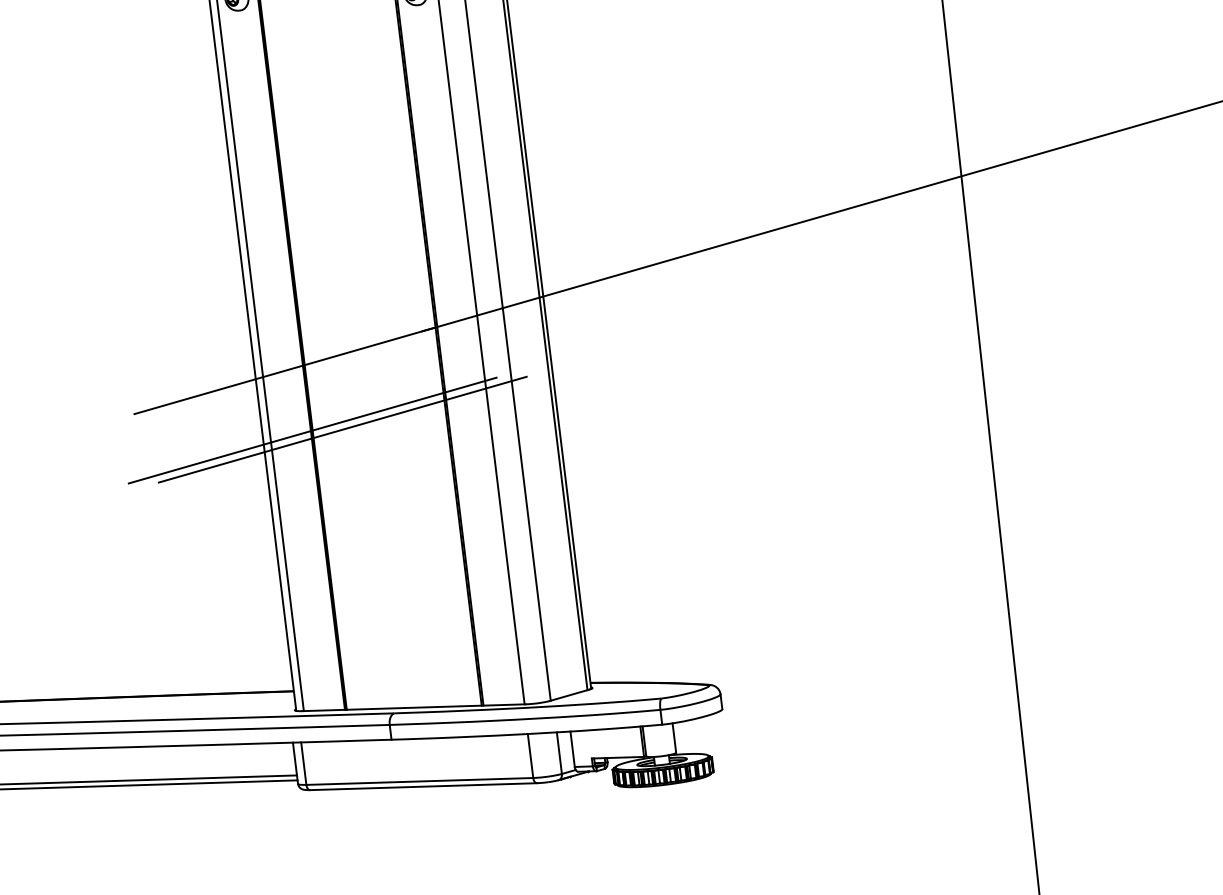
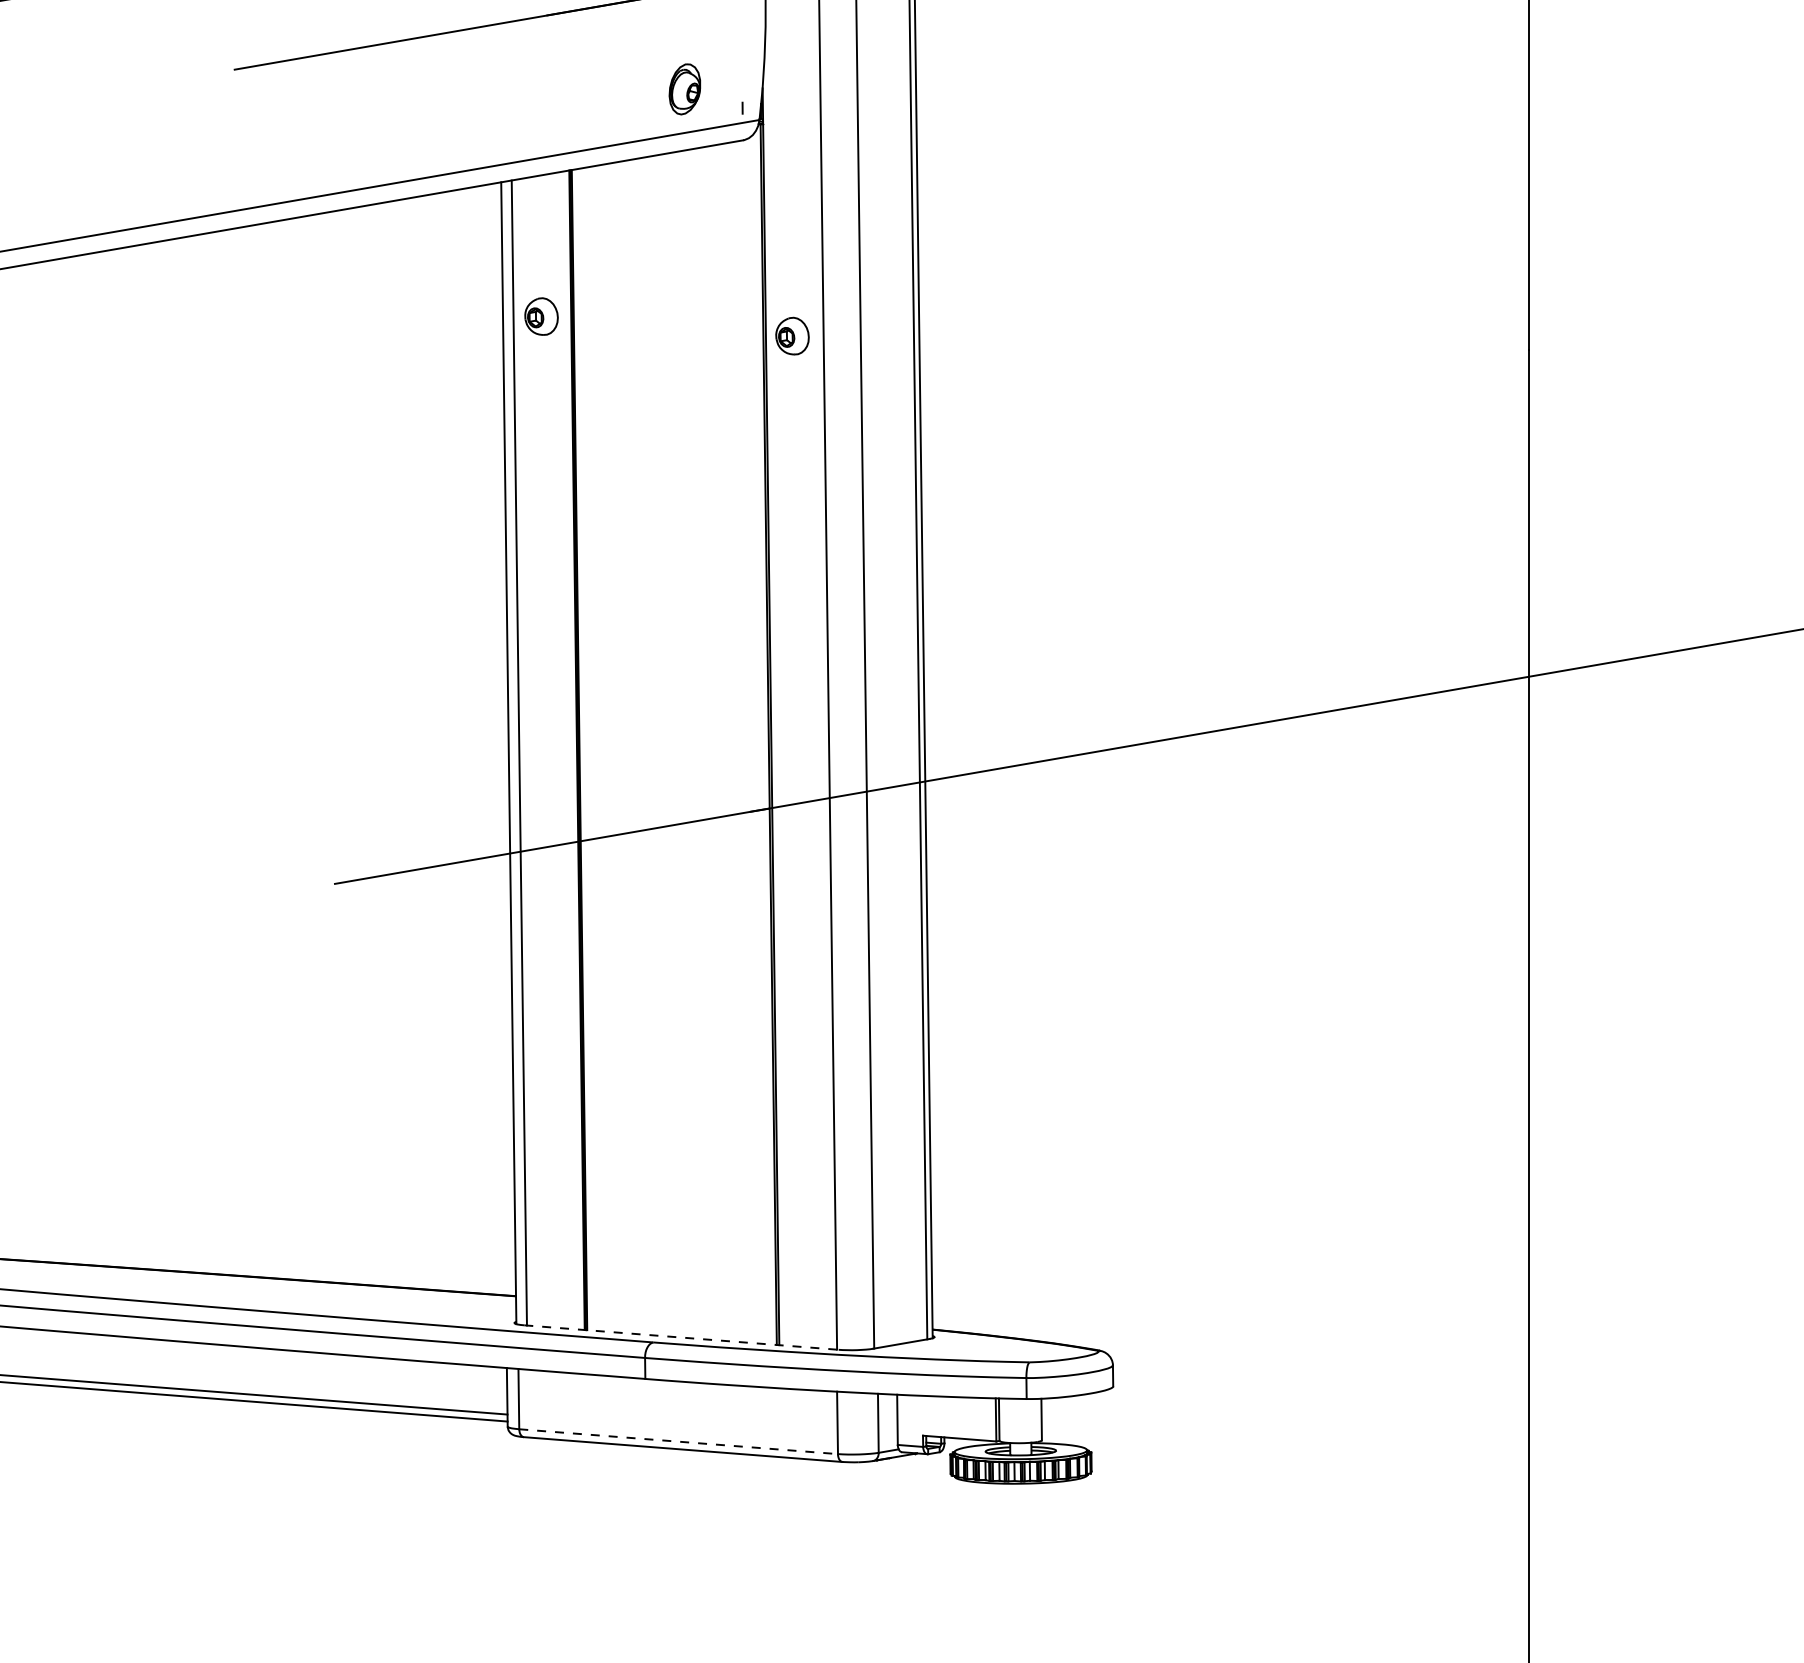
line: (342, 429) -> (623, 937), removed
line: (312, 430) -> (581, 934), removed
line: (413, 707) -> (681, 1337), solid -> dashed
line: (419, 781) -> (678, 1441), solid -> dashed

